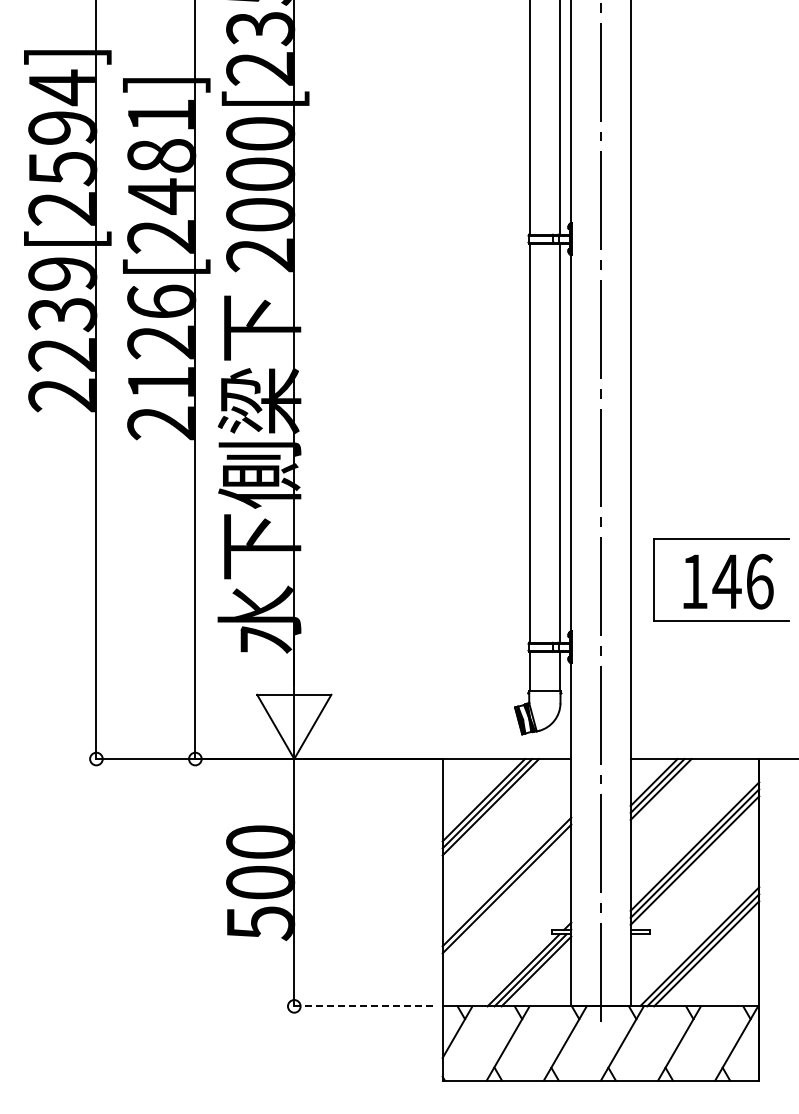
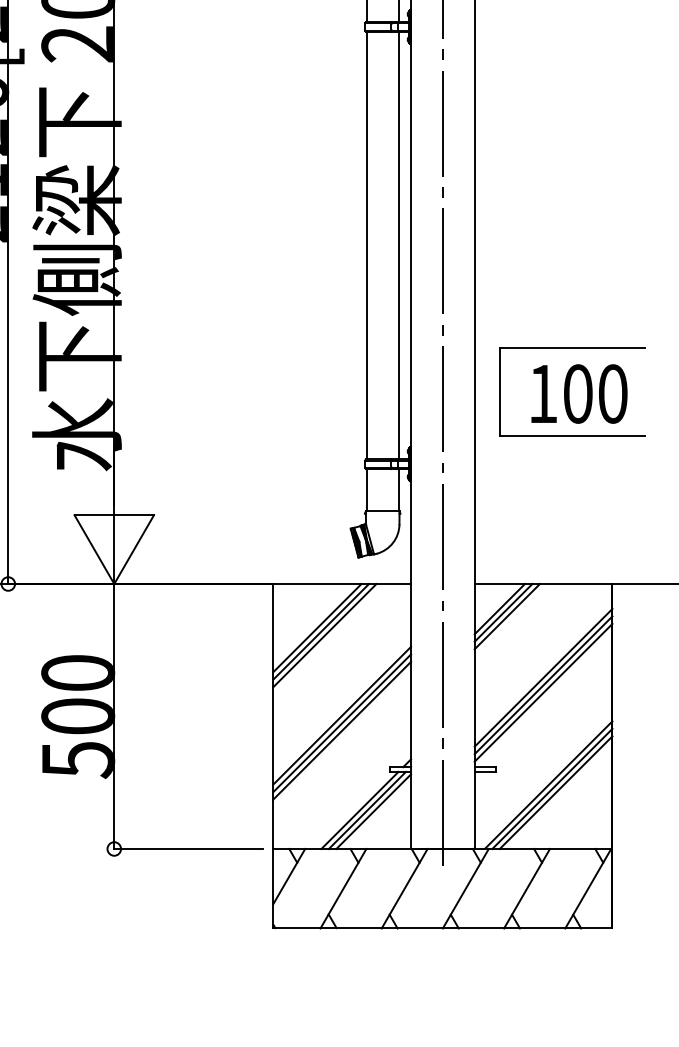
text: (742, 581) -> (594, 393), 146 -> 100
line: (506, 895) -> (341, 730), added
line: (362, 1006) -> (187, 849), dashed -> solid

